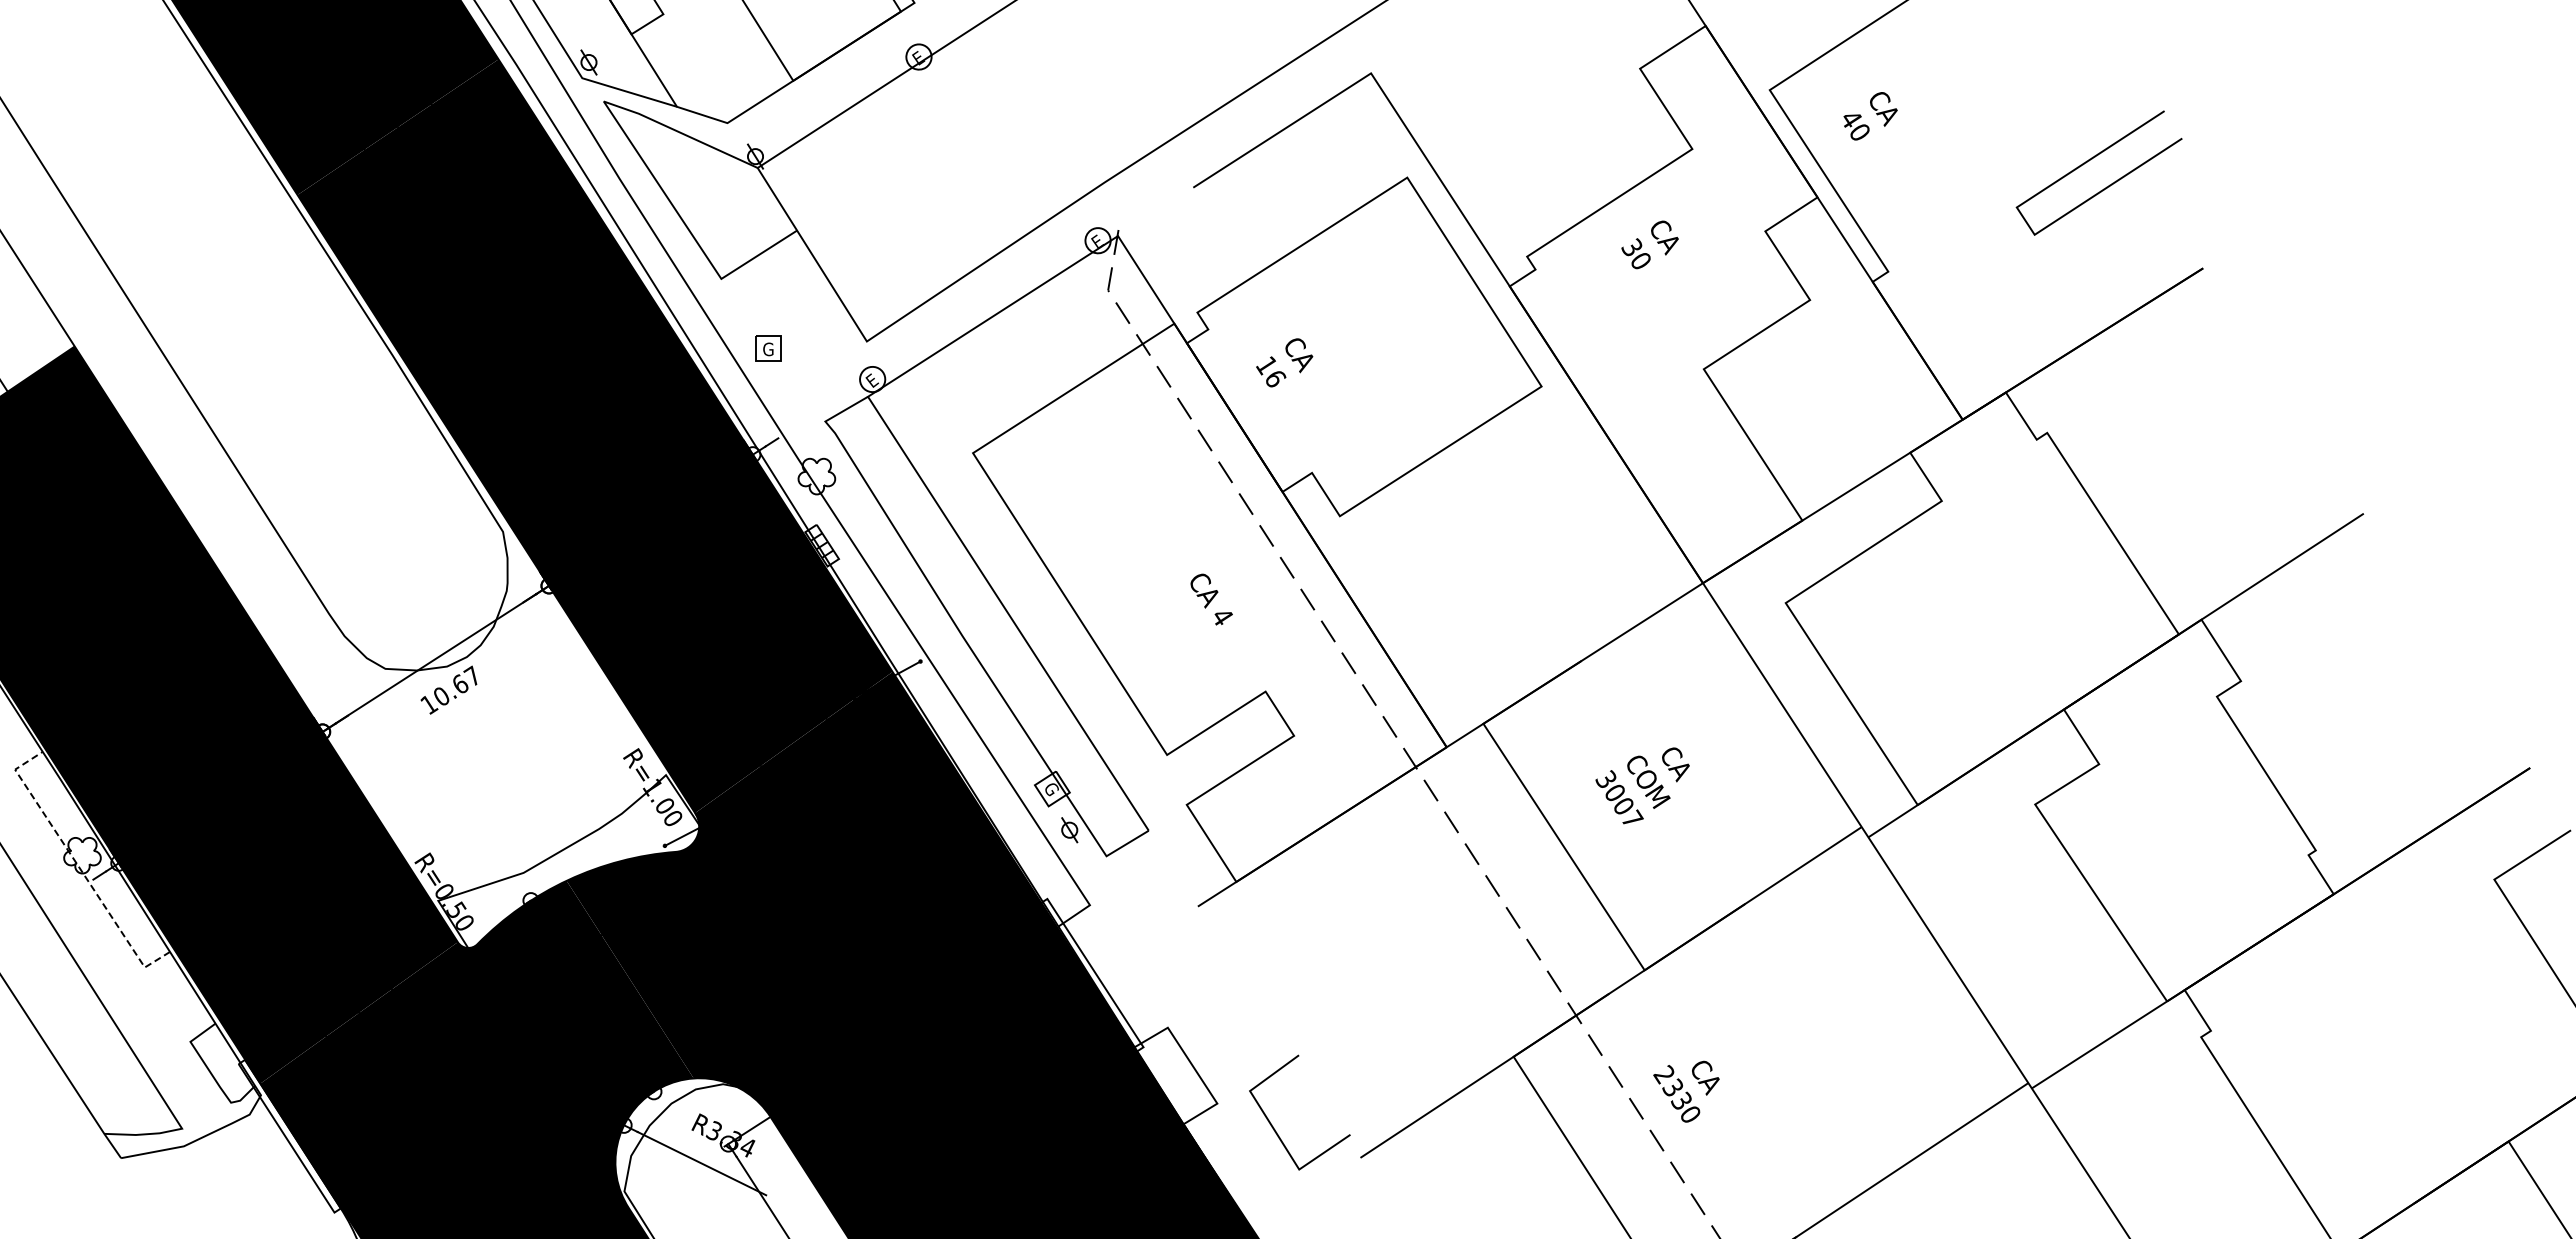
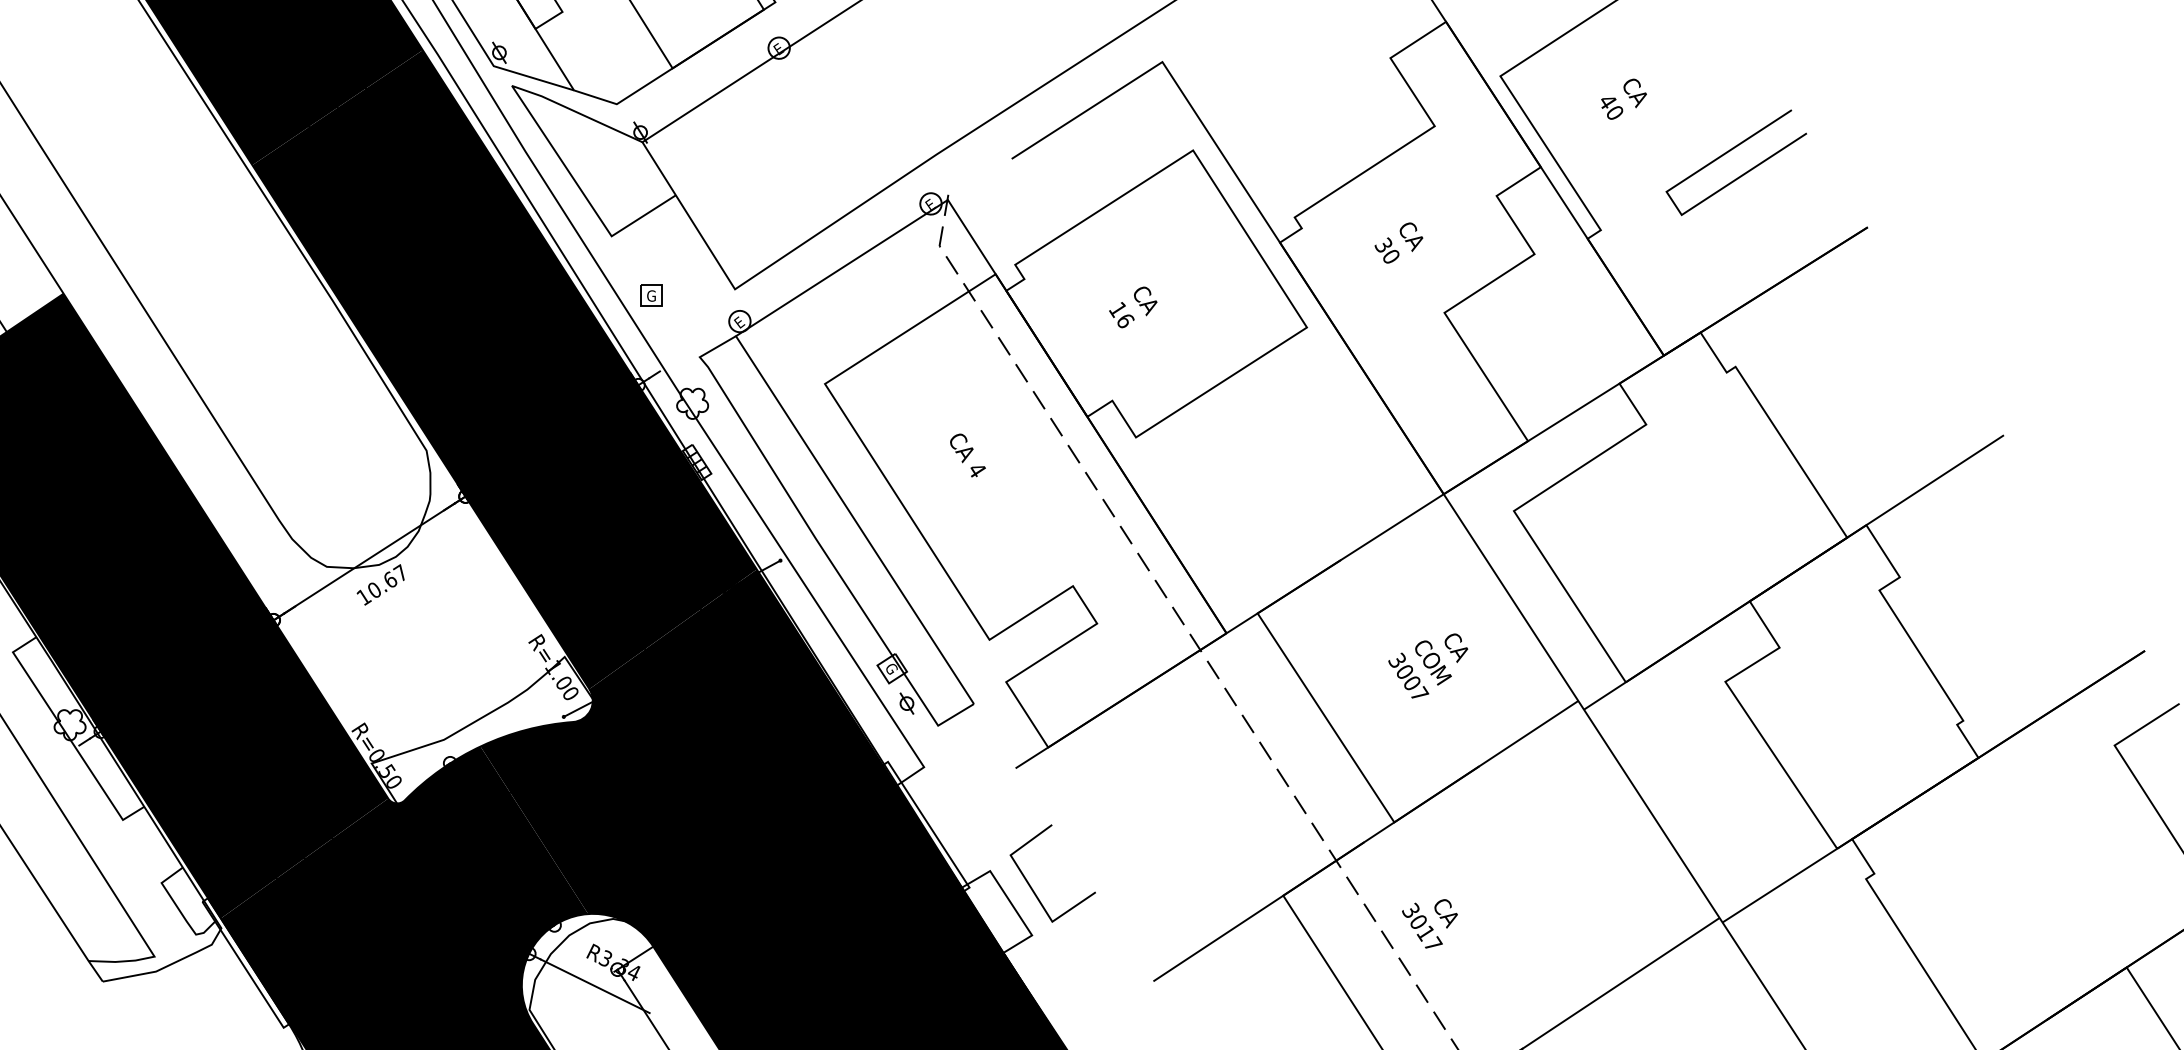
text: (1870, 116) -> (1623, 99), moved
line: (2089, 161) -> (1728, 152), moved
text: (1649, 244) -> (1398, 242), moved
text: (1284, 362) -> (1133, 307), moved
text: (1211, 599) -> (967, 455), moved
text: (1642, 785) -> (1428, 665), moved
line: (79, 867) -> (67, 735), dashed -> solid
text: (1677, 1093) -> (1422, 926), 2330 -> 3017
line: (1275, 1129) -> (1032, 887), moved

